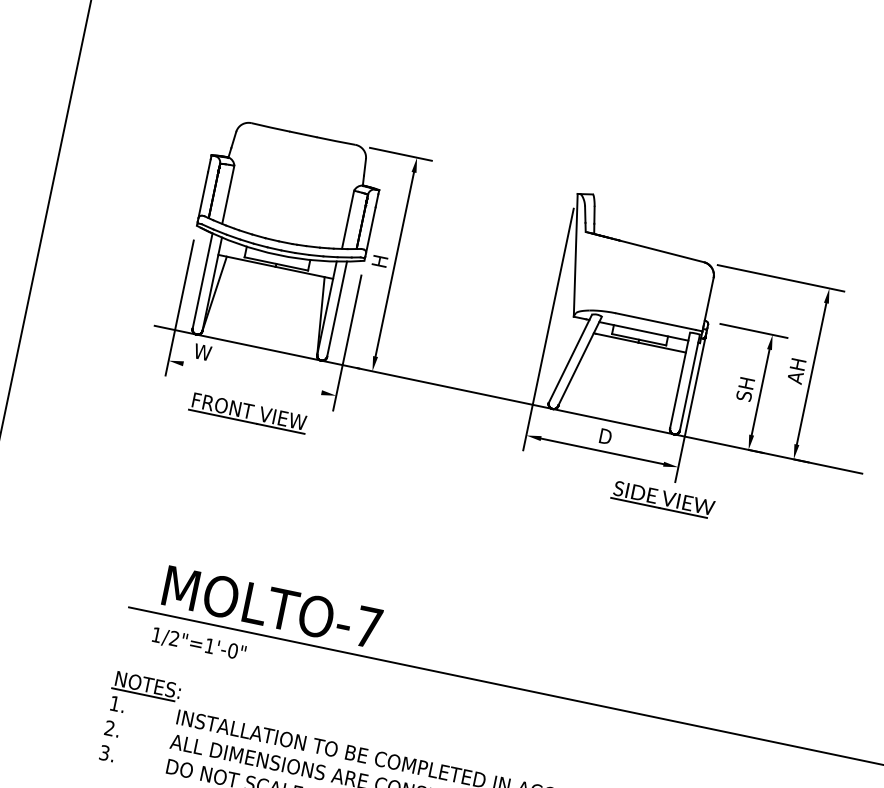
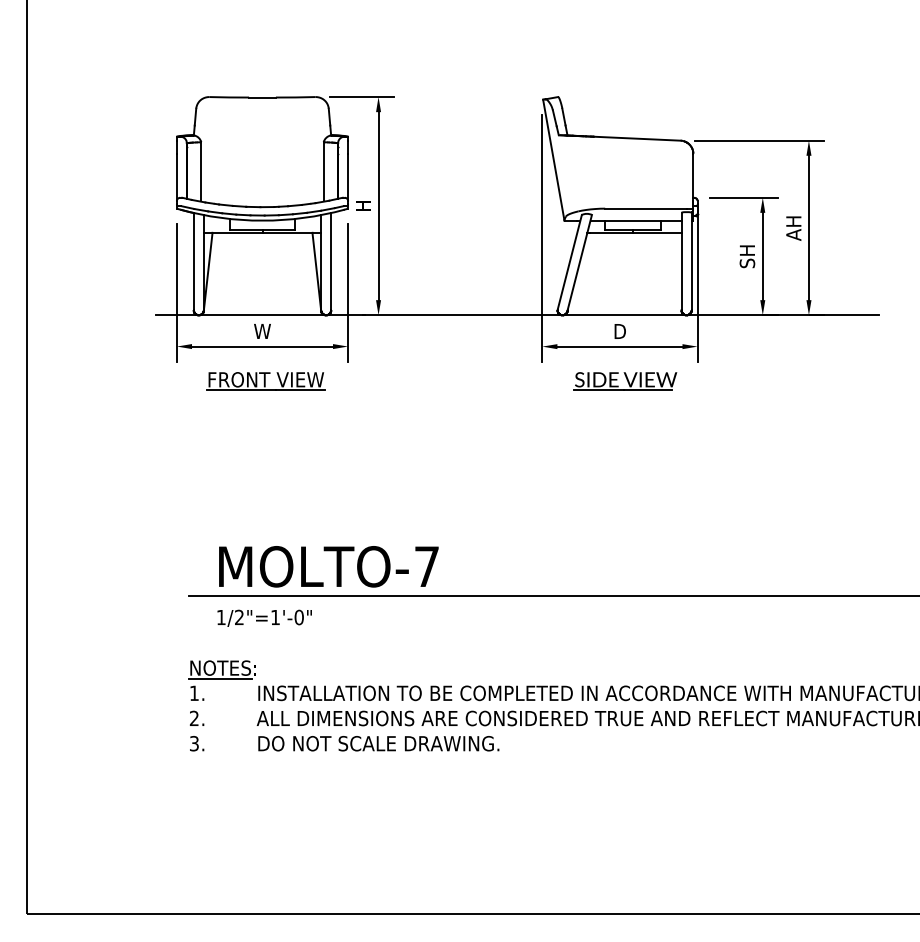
text: (202, 352) -> (262, 331), moved
line: (252, 378) -> (262, 346), added
part: (663, 499) -> (625, 381), moved

